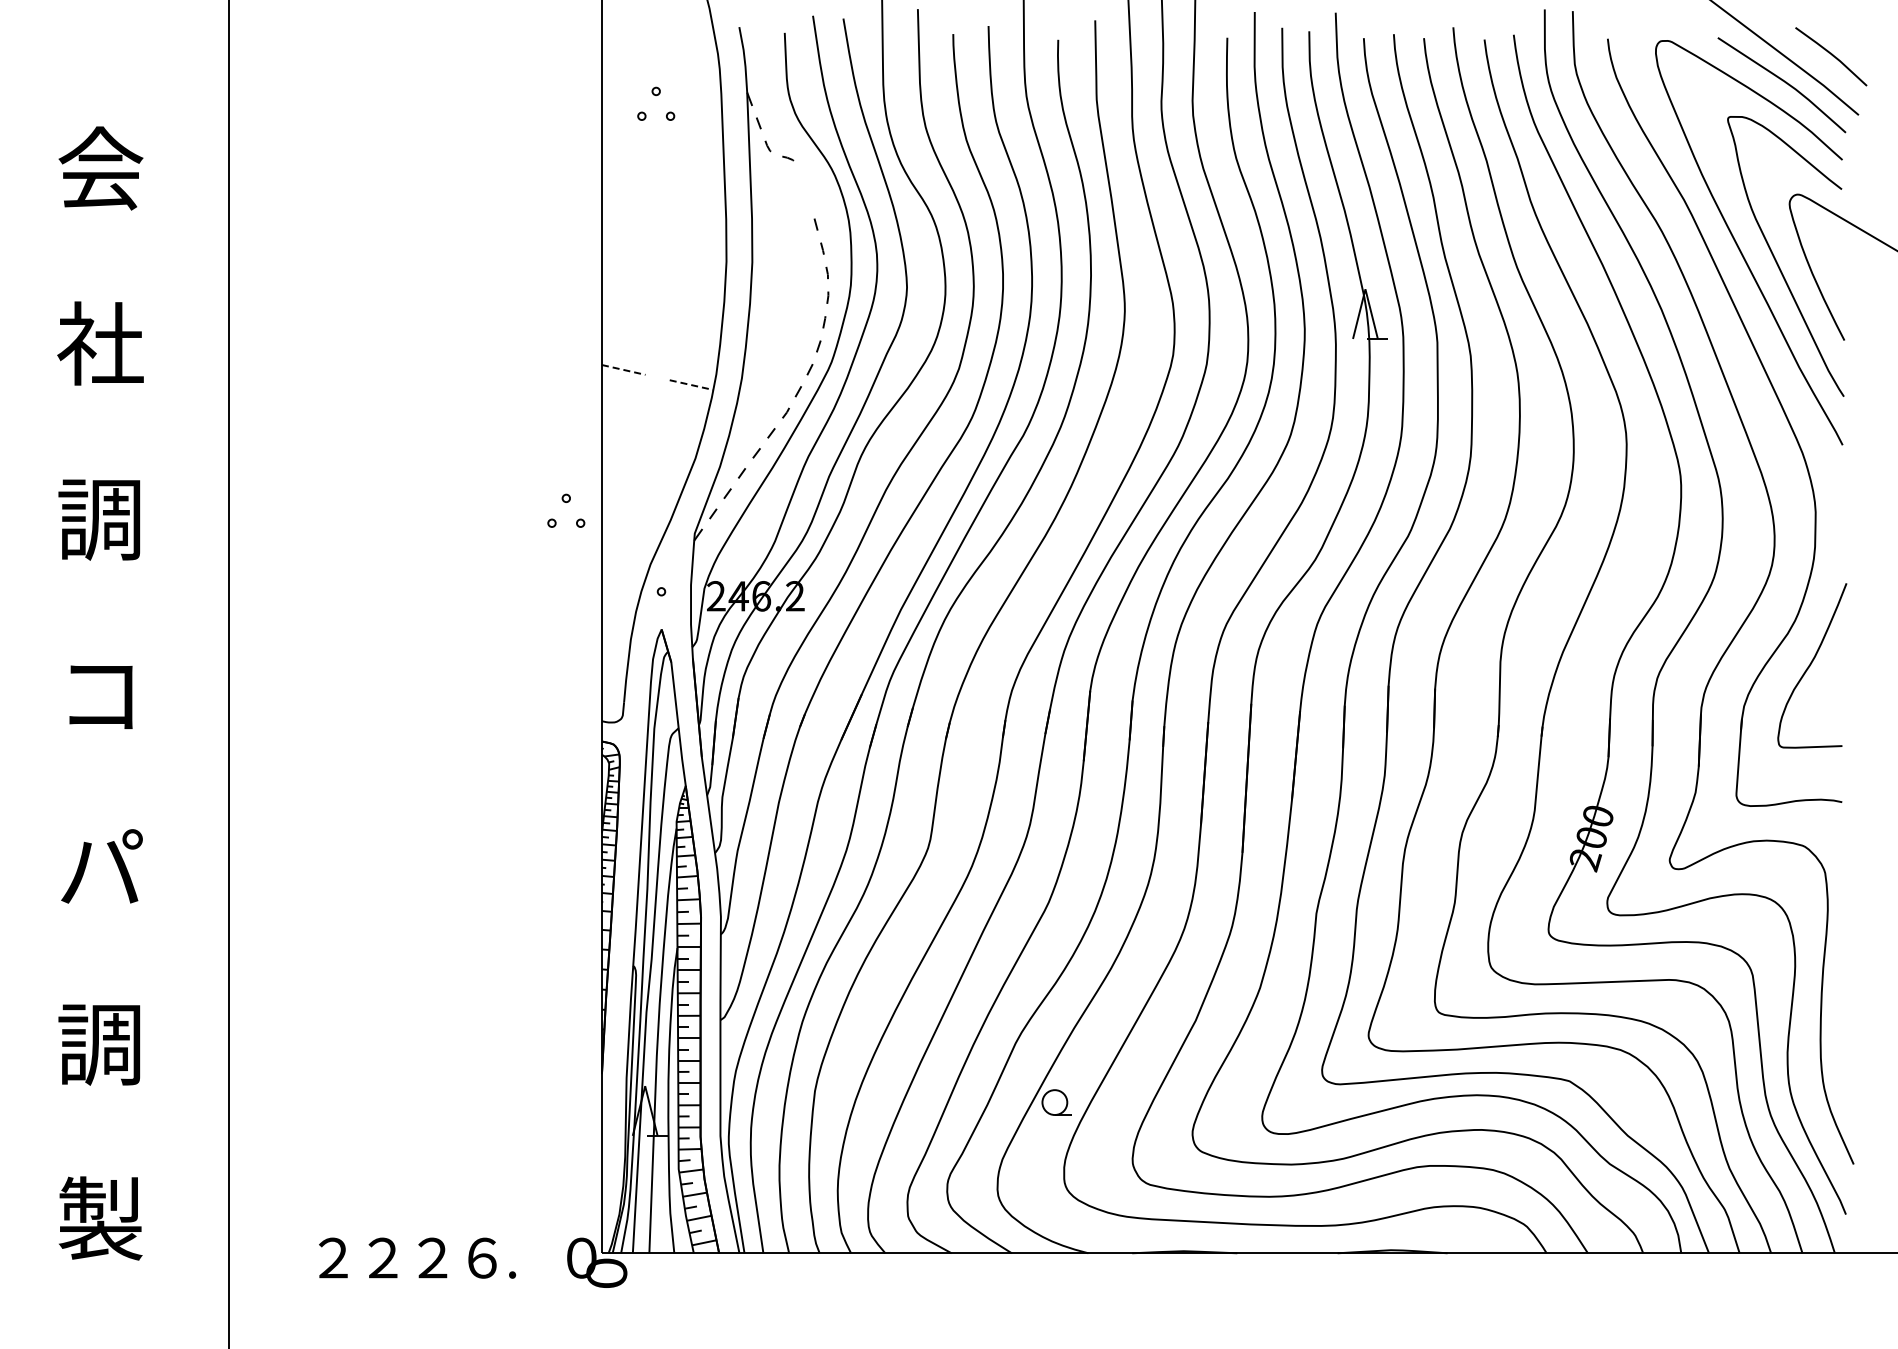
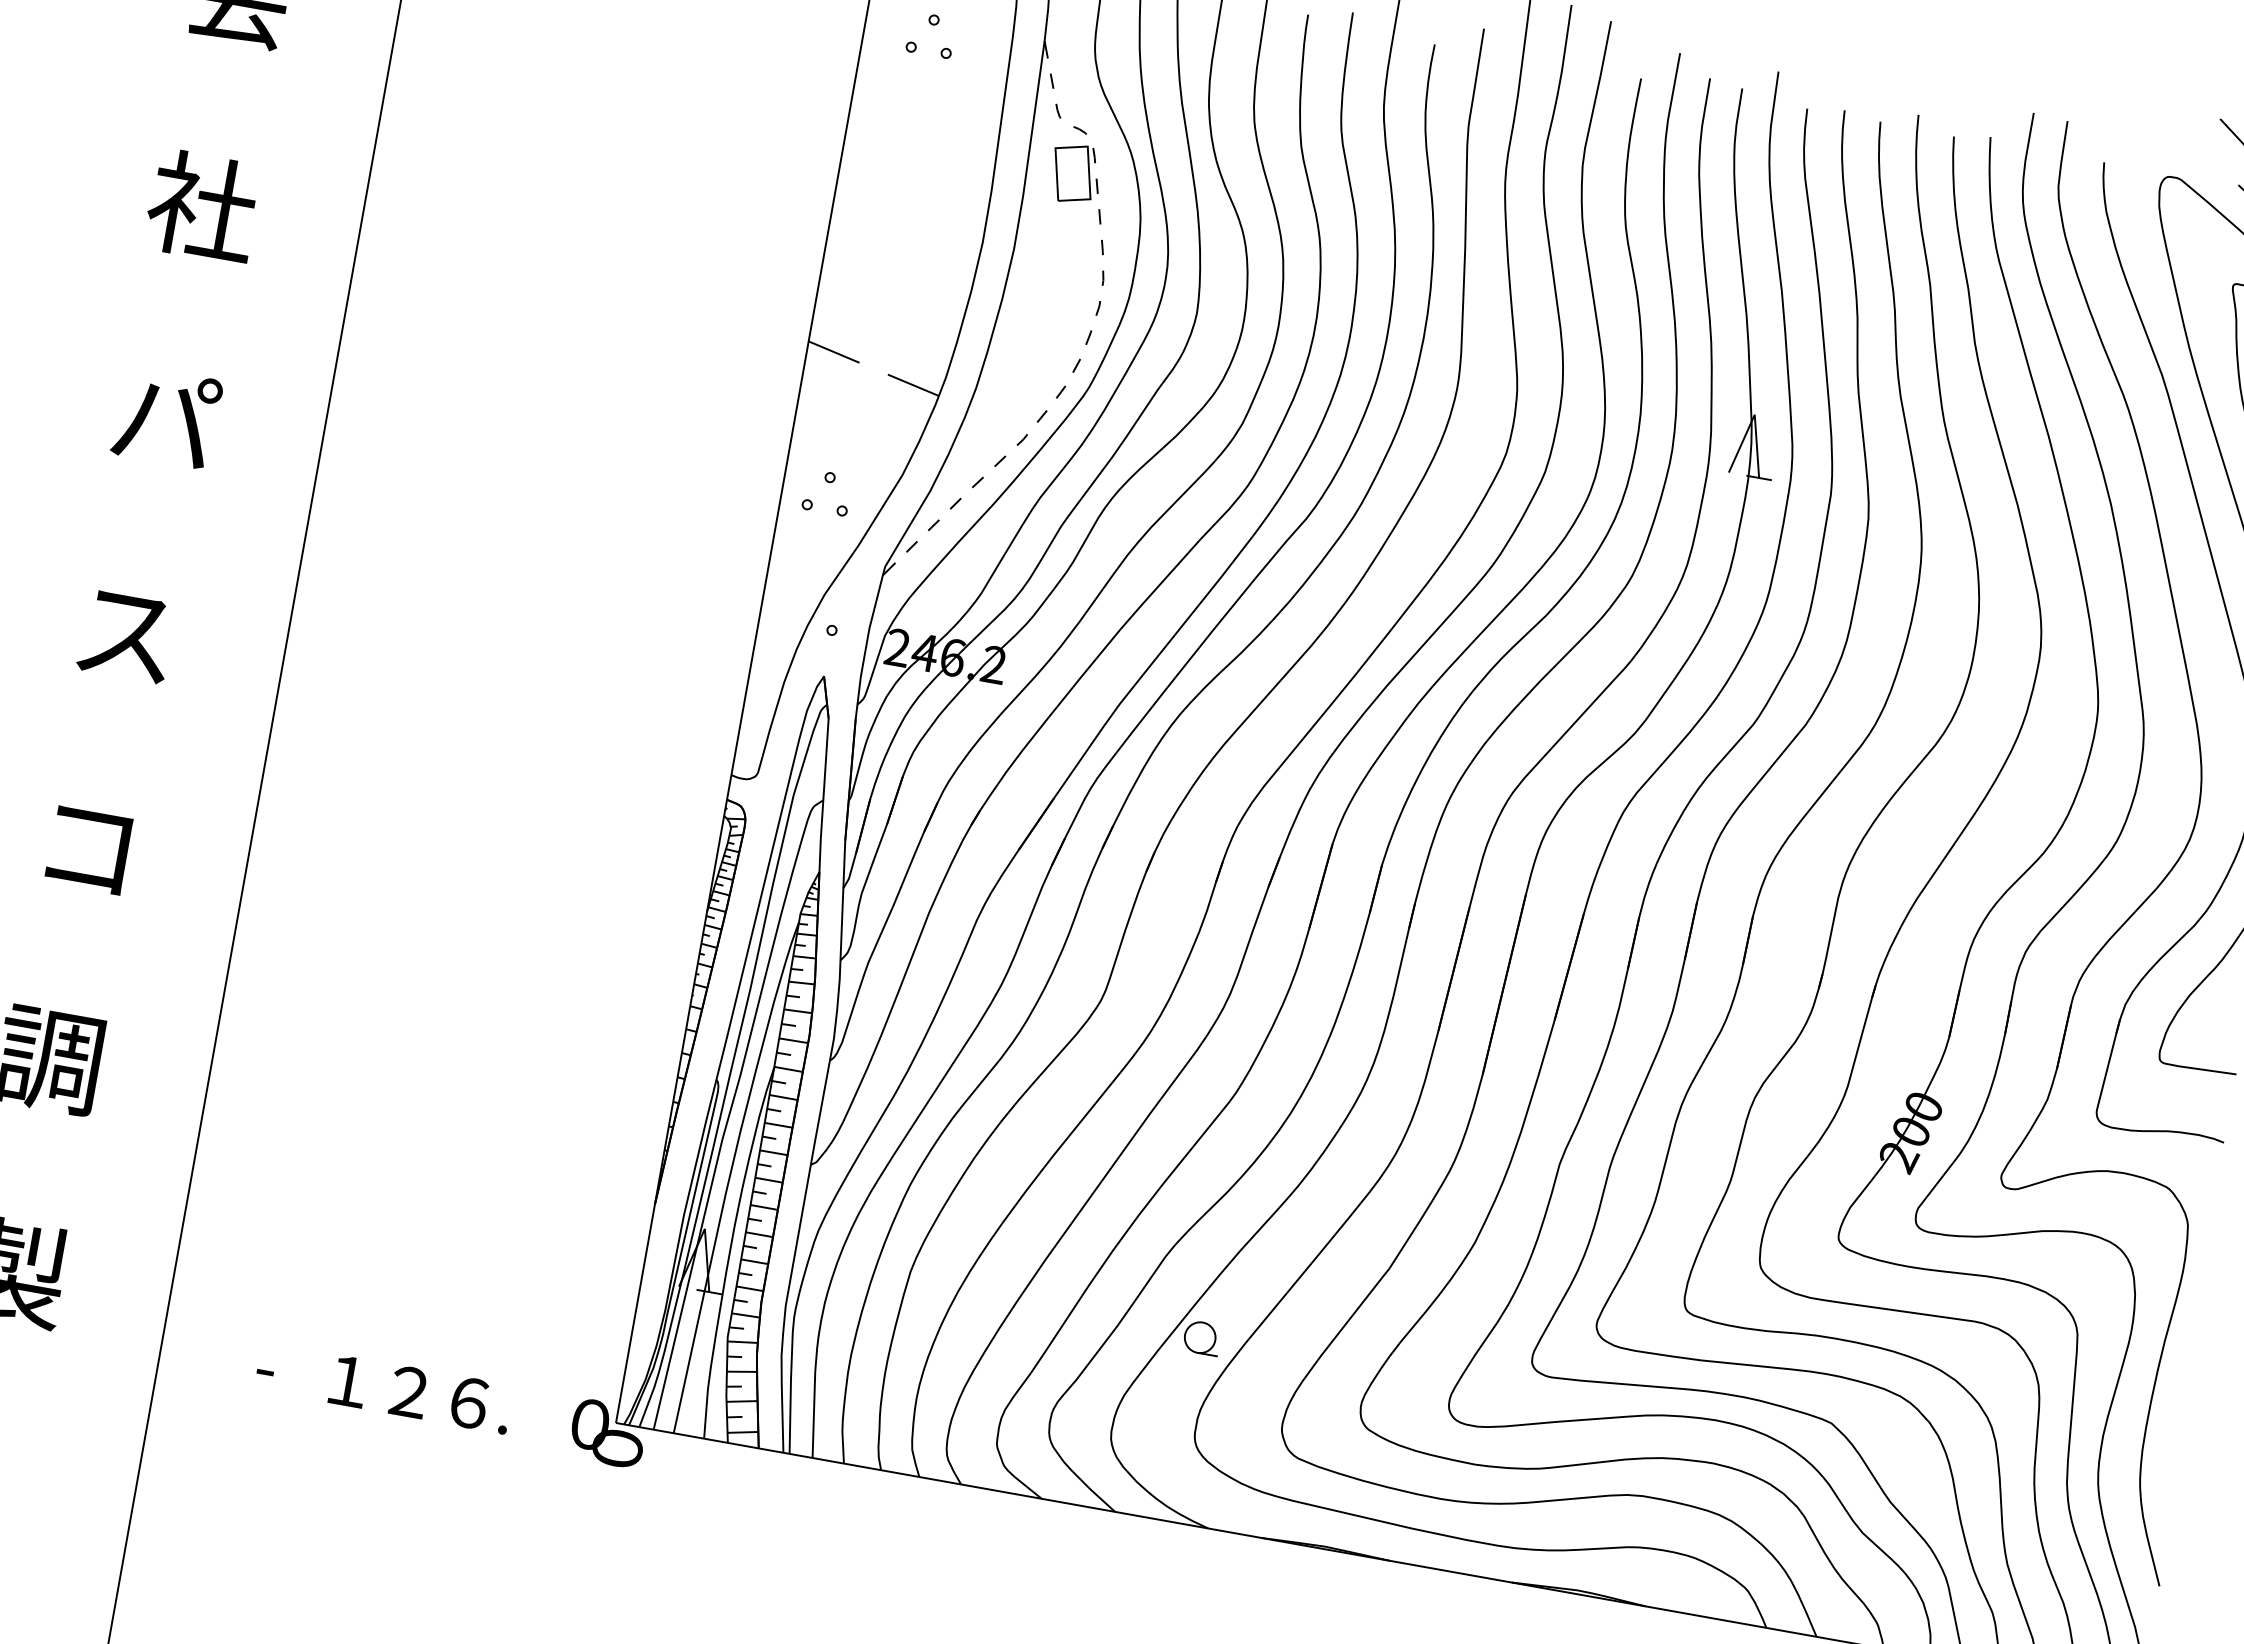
part: (790, 193) -> (1075, 173), added
line: (624, 370) -> (834, 352), dashed -> solid
line: (692, 385) -> (914, 385), dashed -> solid
part: (566, 502) -> (829, 482), moved
text: (100, 519) -> (164, 420), 調 -> パ
text: (100, 696) -> (126, 636), コ -> ス
text: (101, 866) -> (90, 843), パ -> コ
text: (328, 1257) -> (282, 1368), ２ -> -
text: (382, 1257) -> (347, 1380), ２ -> １

